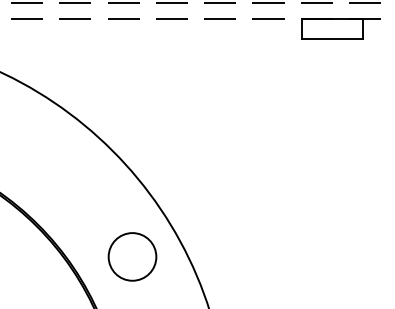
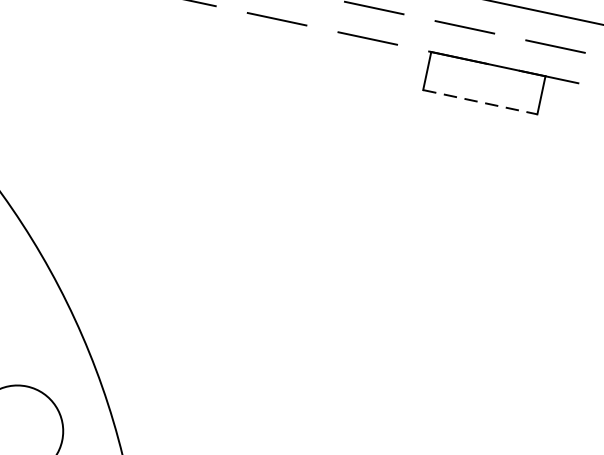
line: (333, 39) -> (481, 103), solid -> dashed

